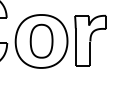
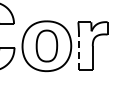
line: (76, 47) -> (79, 51), solid -> dashed

